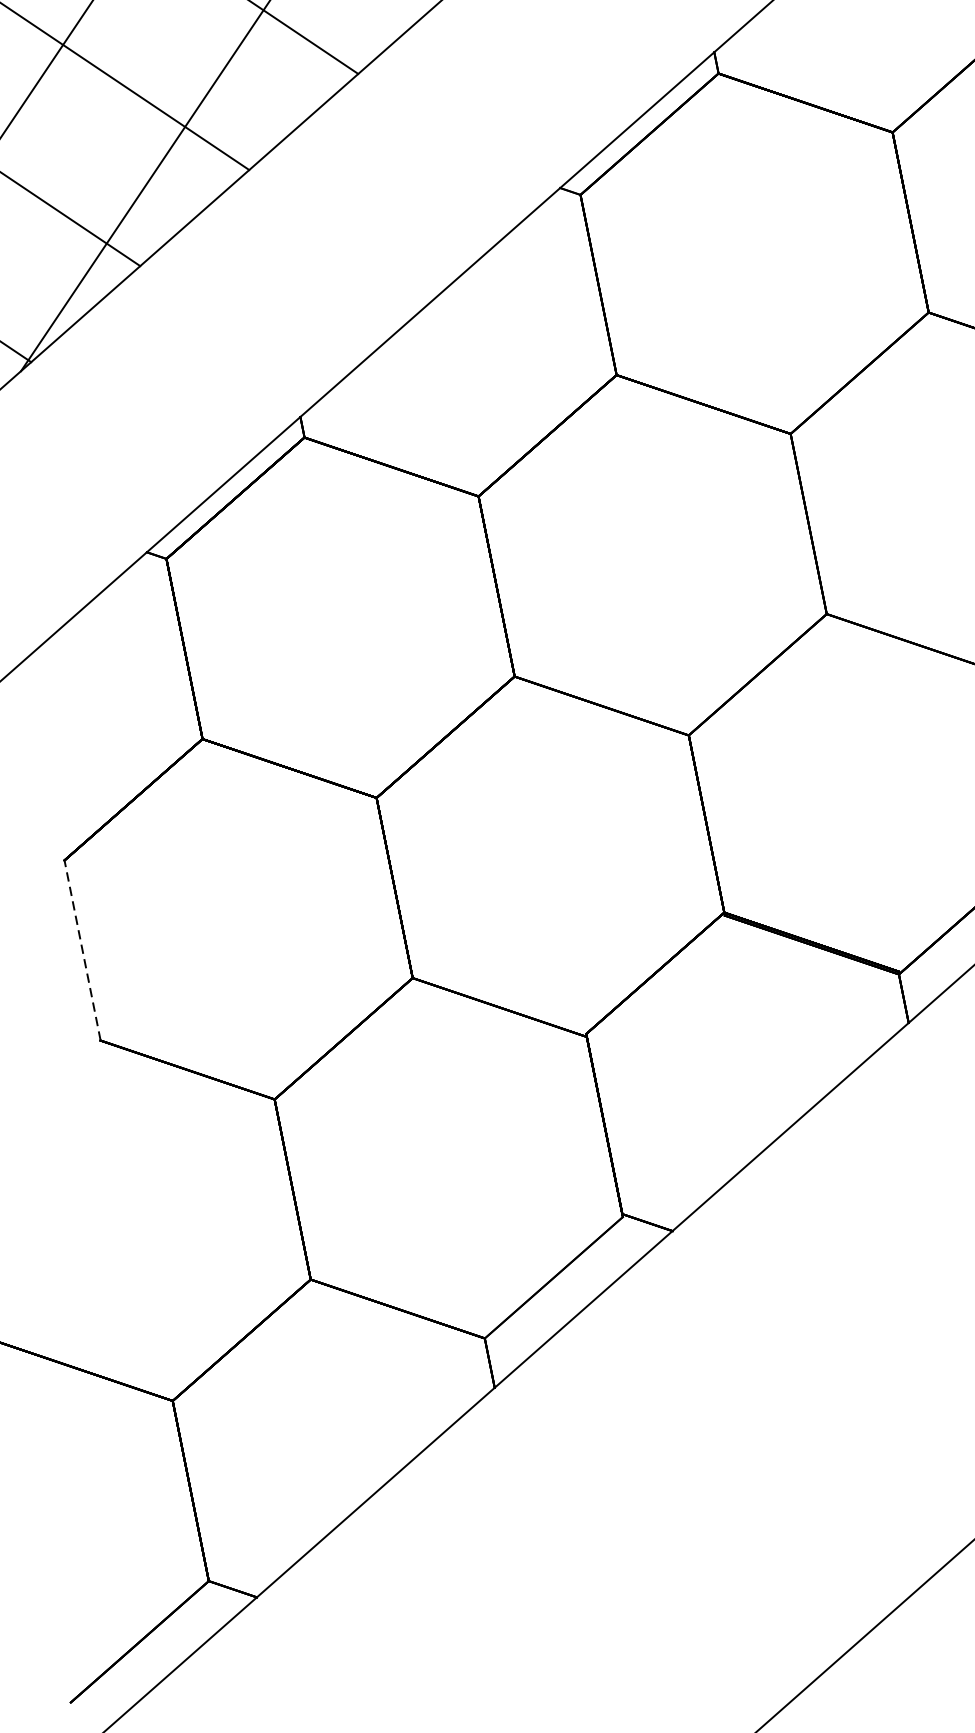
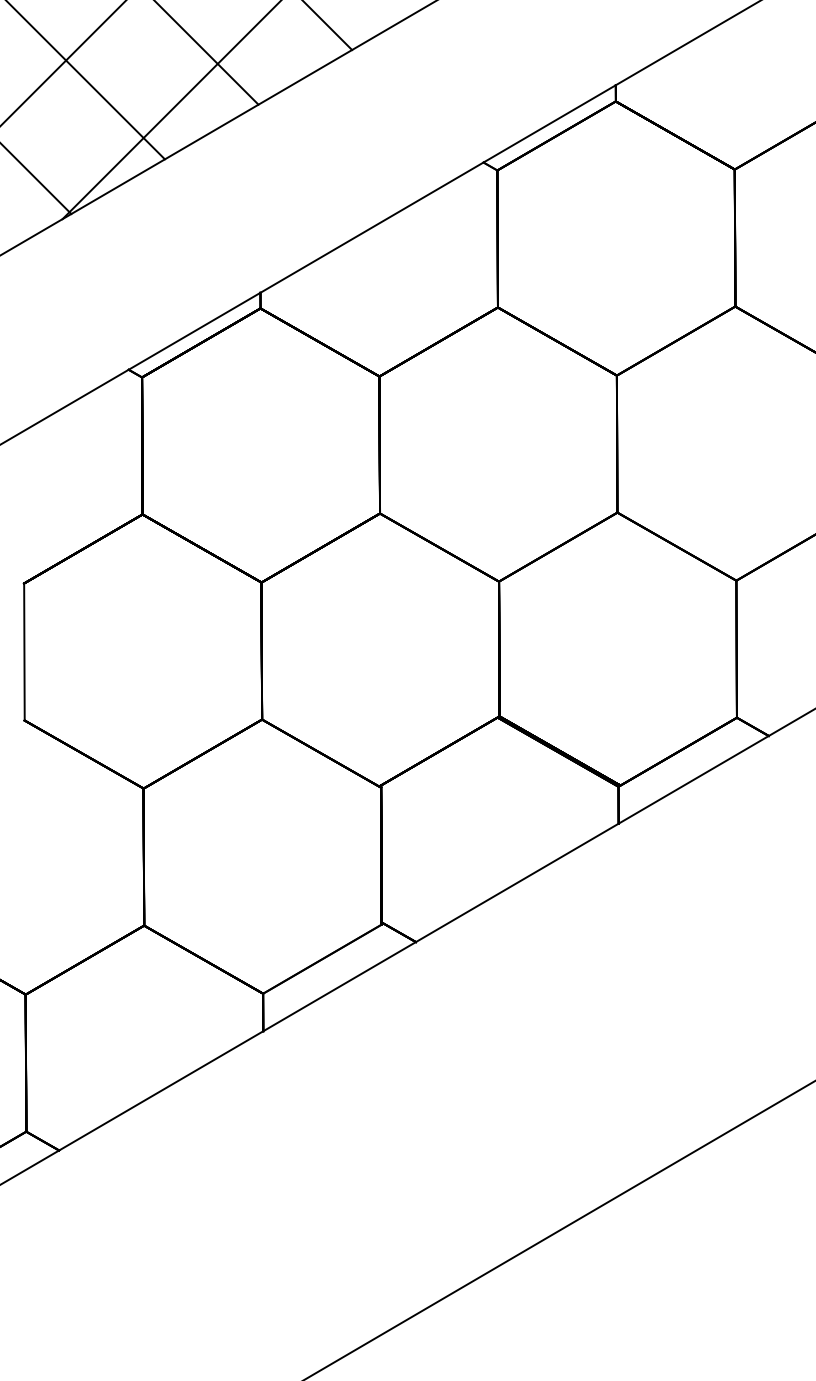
line: (82, 951) -> (24, 652), dashed -> solid

